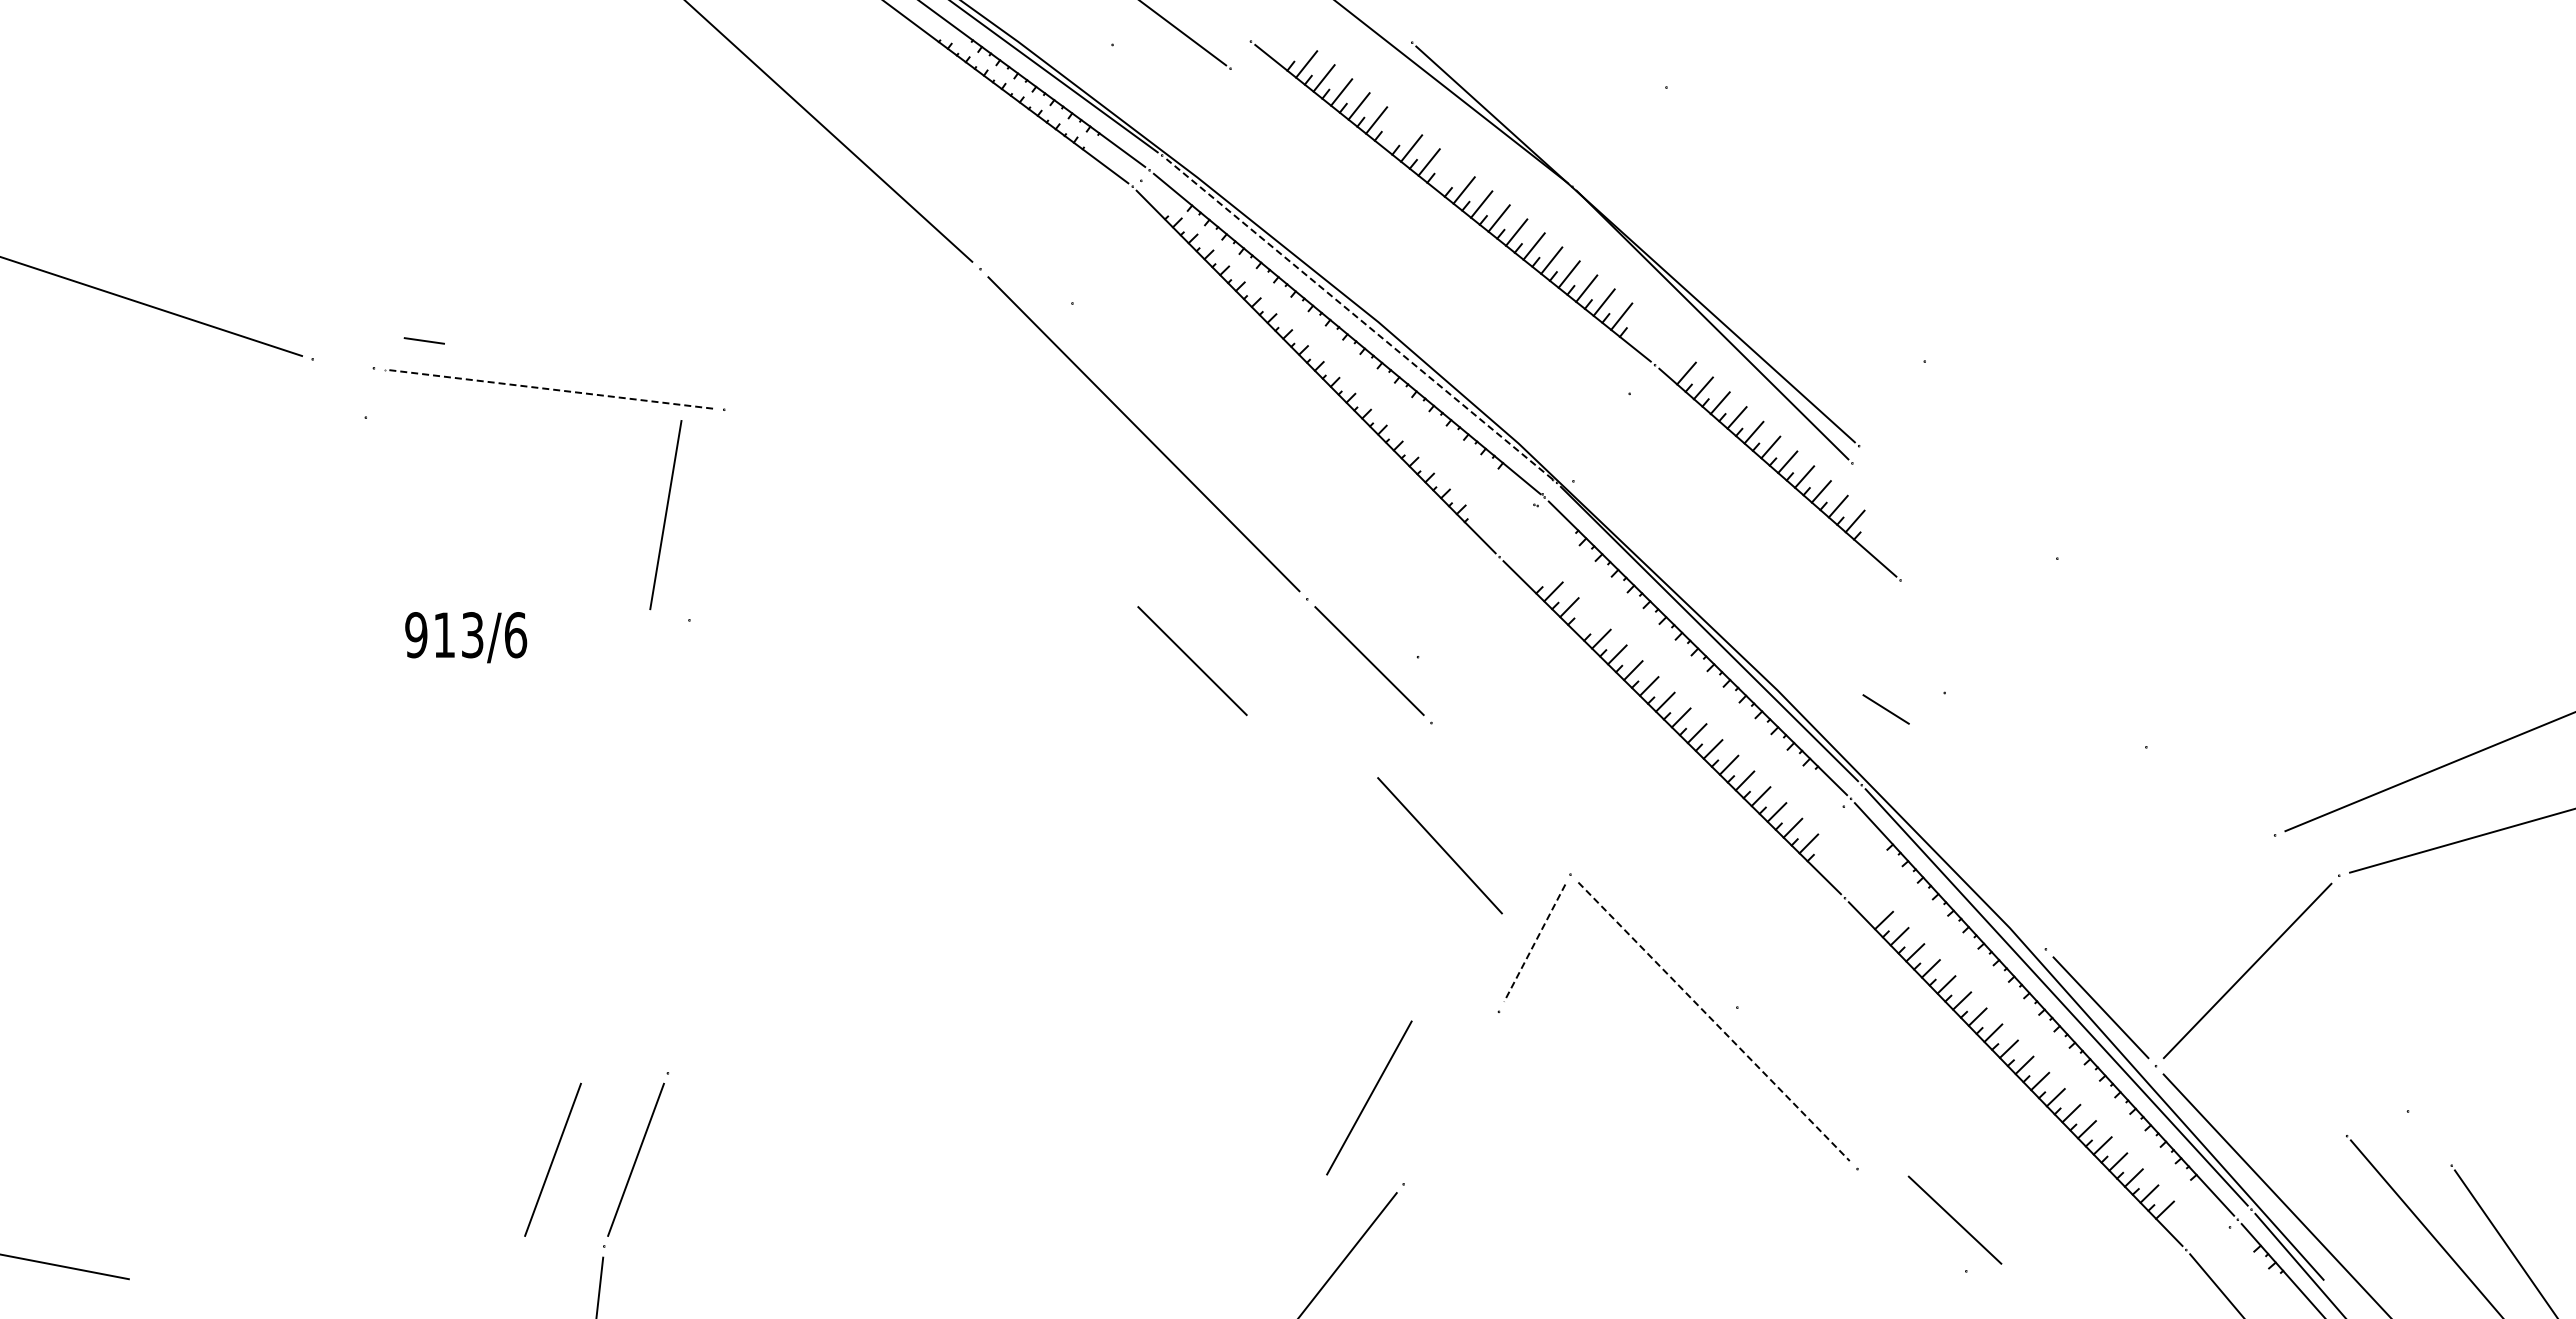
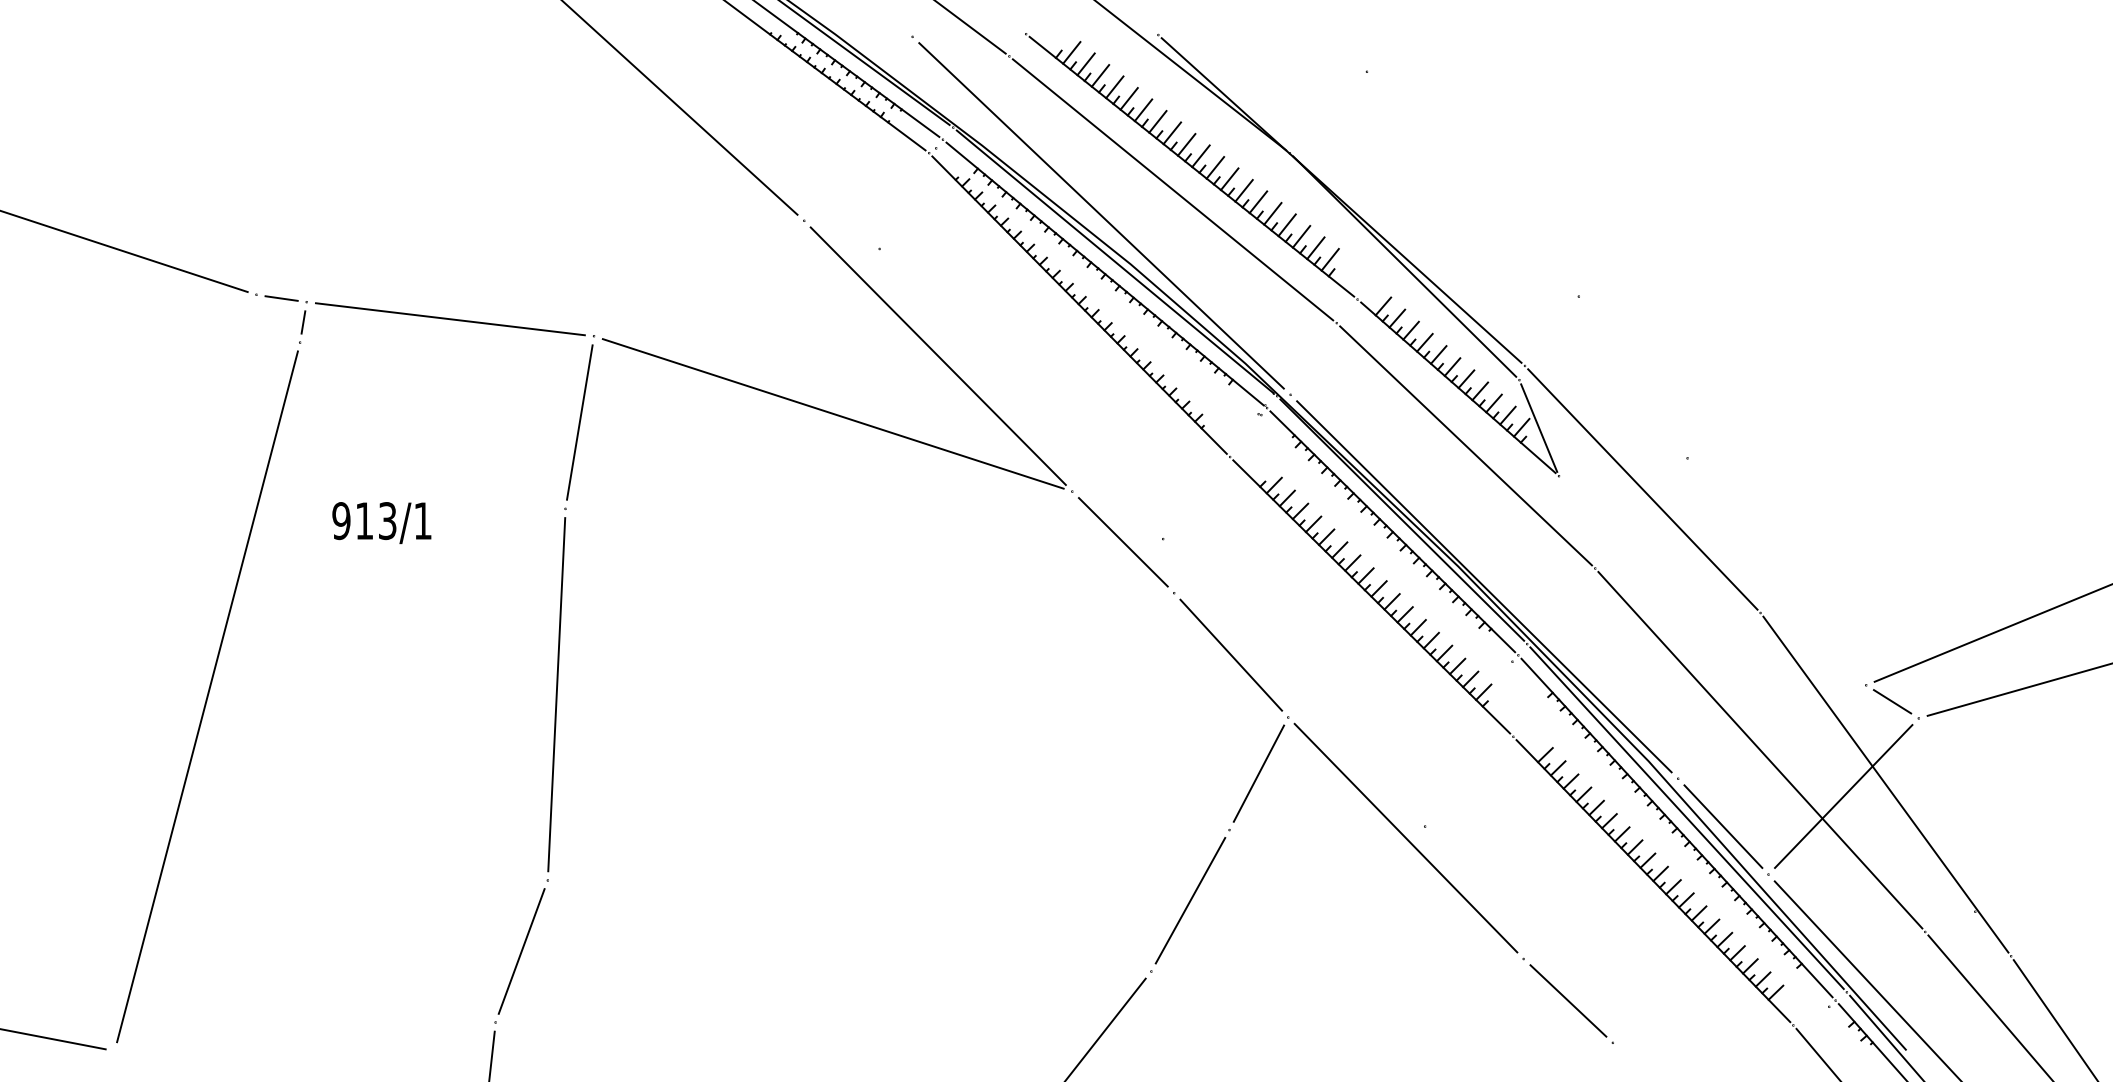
line: (1393, 134) -> (1143, 110), added
line: (1446, 176) -> (1186, 144), added
line: (1429, 231) -> (1172, 189), added
line: (1342, 262) -> (1101, 215), added
line: (1359, 319) -> (1115, 262), dashed -> solid
line: (423, 340) -> (280, 298), moved
line: (548, 389) -> (449, 319), dashed -> solid
line: (369, 392) -> (303, 321), added
line: (1015, 504) -> (832, 413), added
line: (665, 515) -> (579, 422), moved
line: (1876, 521) -> (1539, 427), added
line: (1786, 543) -> (1465, 445), added
line: (2002, 596) -> (1642, 489), added
line: (1585, 623) -> (1300, 511), added
text: (516, 635) -> (423, 521), 913/6 -> 913/1
line: (1192, 661) -> (978, 542), removed
line: (1885, 709) -> (1891, 701), moved
line: (1809, 715) -> (1484, 586), added
line: (1439, 845) -> (1230, 655), moved
line: (678, 846) -> (556, 694), added
line: (252, 849) -> (207, 696), added
line: (2145, 914) -> (1759, 750), added
line: (1534, 943) -> (1258, 773), dashed -> solid
line: (2298, 956) -> (1885, 784), added
line: (1714, 1022) -> (1406, 838), dashed -> solid
line: (1369, 1097) -> (1190, 900), moved
line: (552, 1159) -> (453, 951), removed
line: (1954, 1219) -> (1567, 1000), moved

